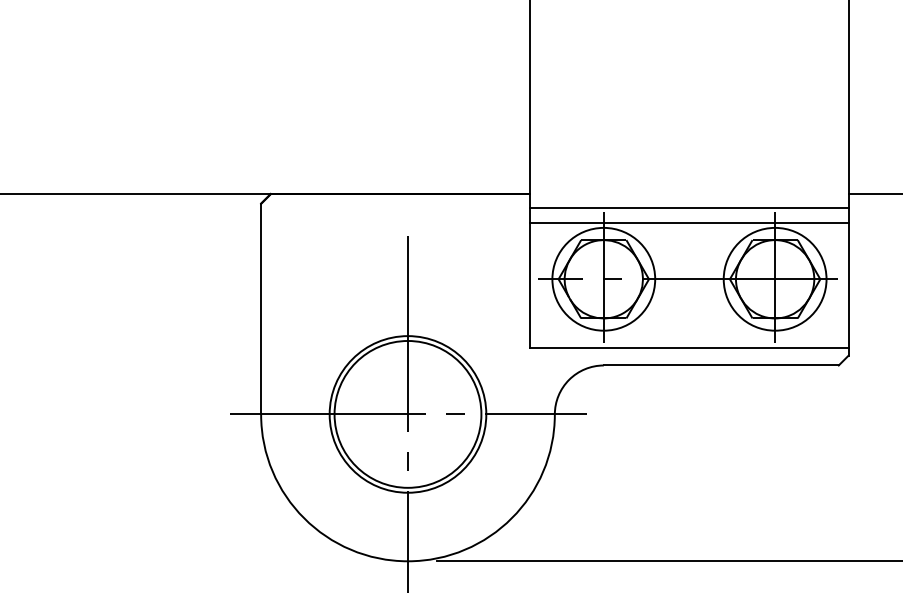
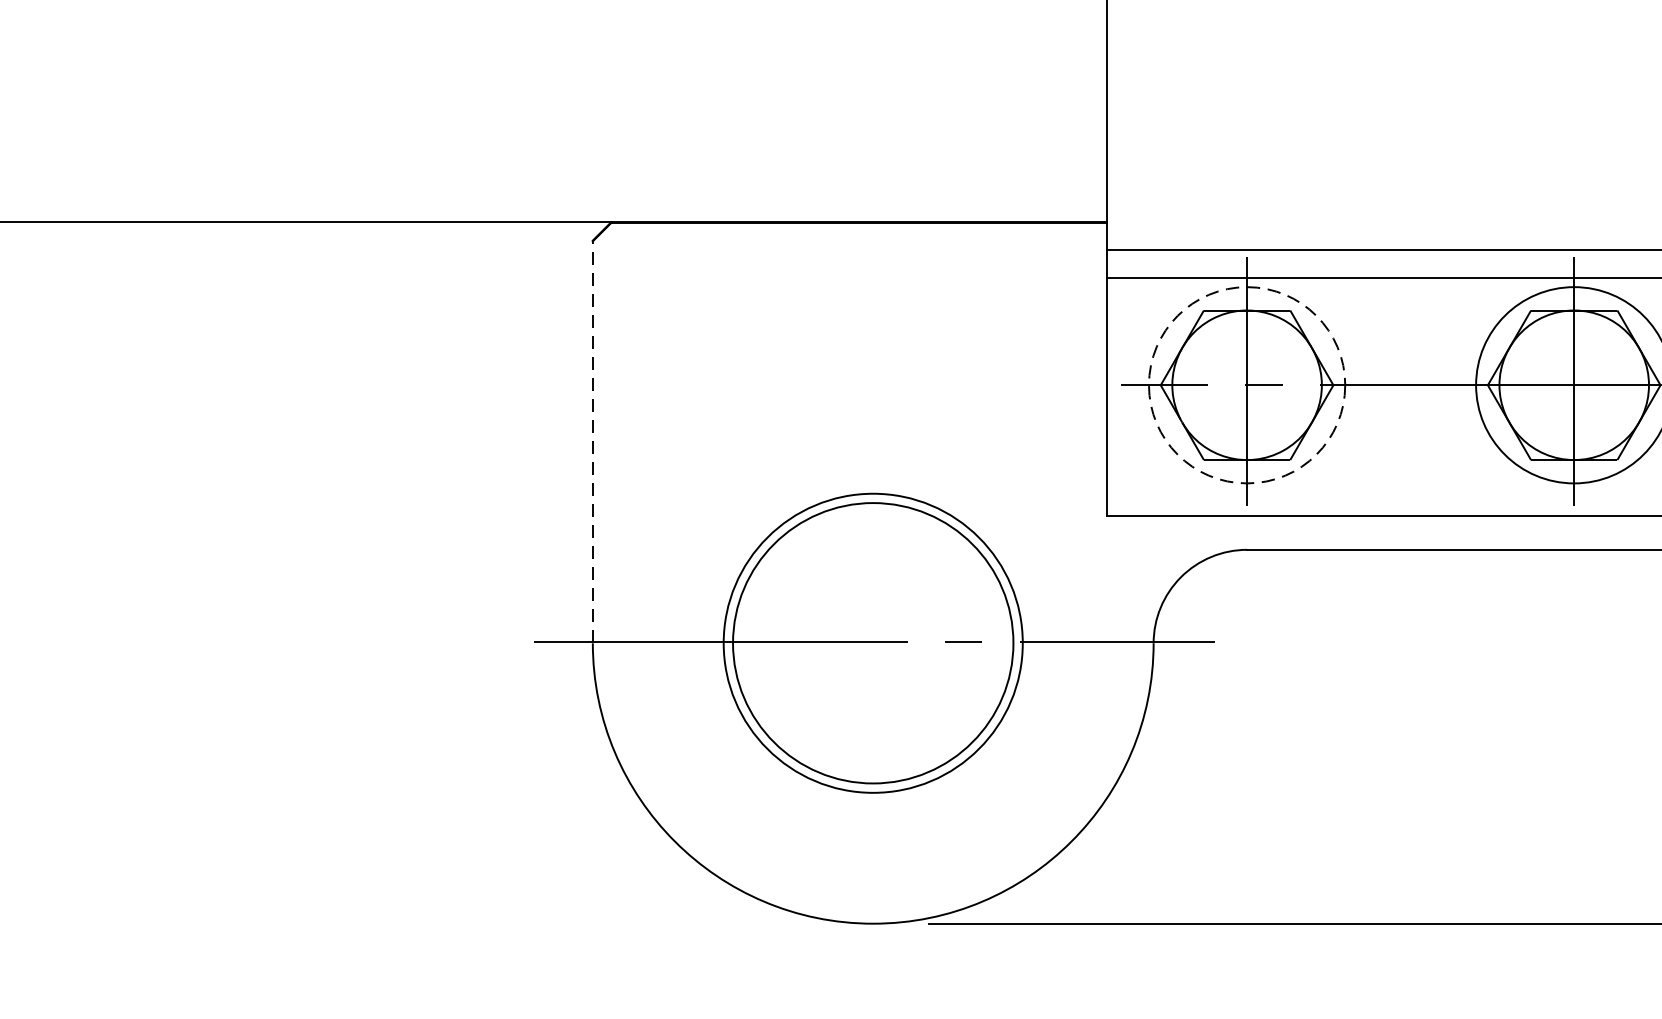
circle: (603, 278) -> (1246, 383), solid -> dashed
line: (261, 308) -> (593, 441), solid -> dashed
line: (408, 414) -> (874, 643), removed

